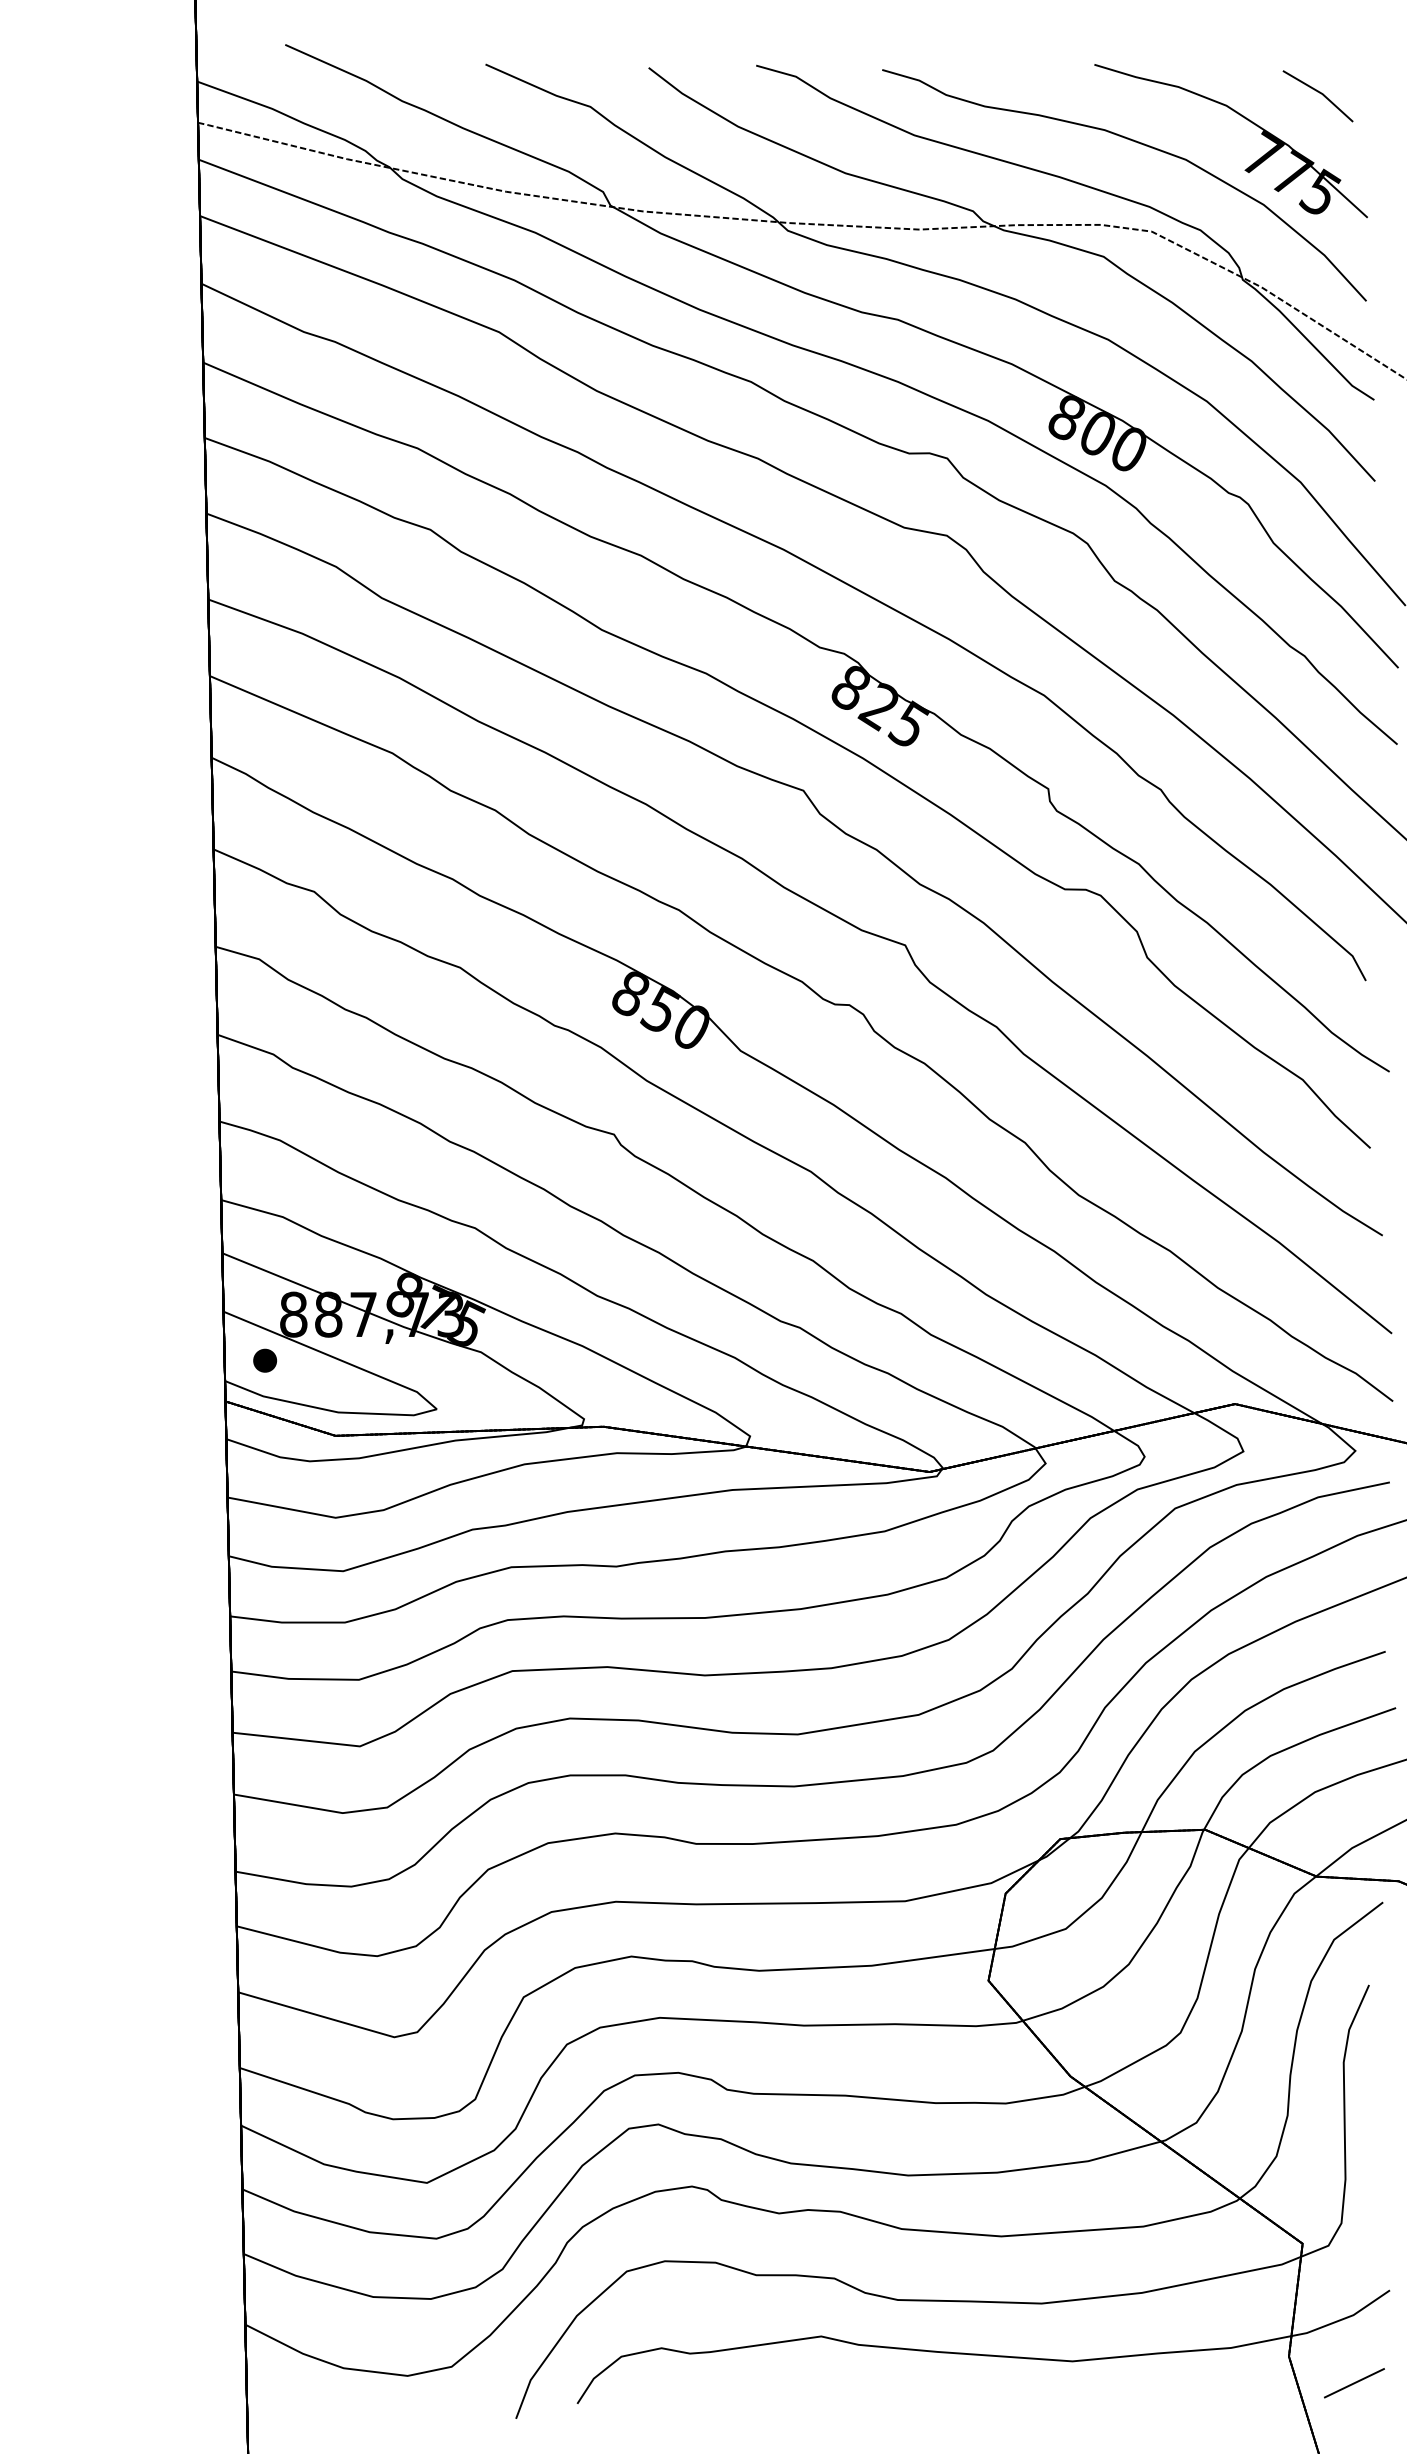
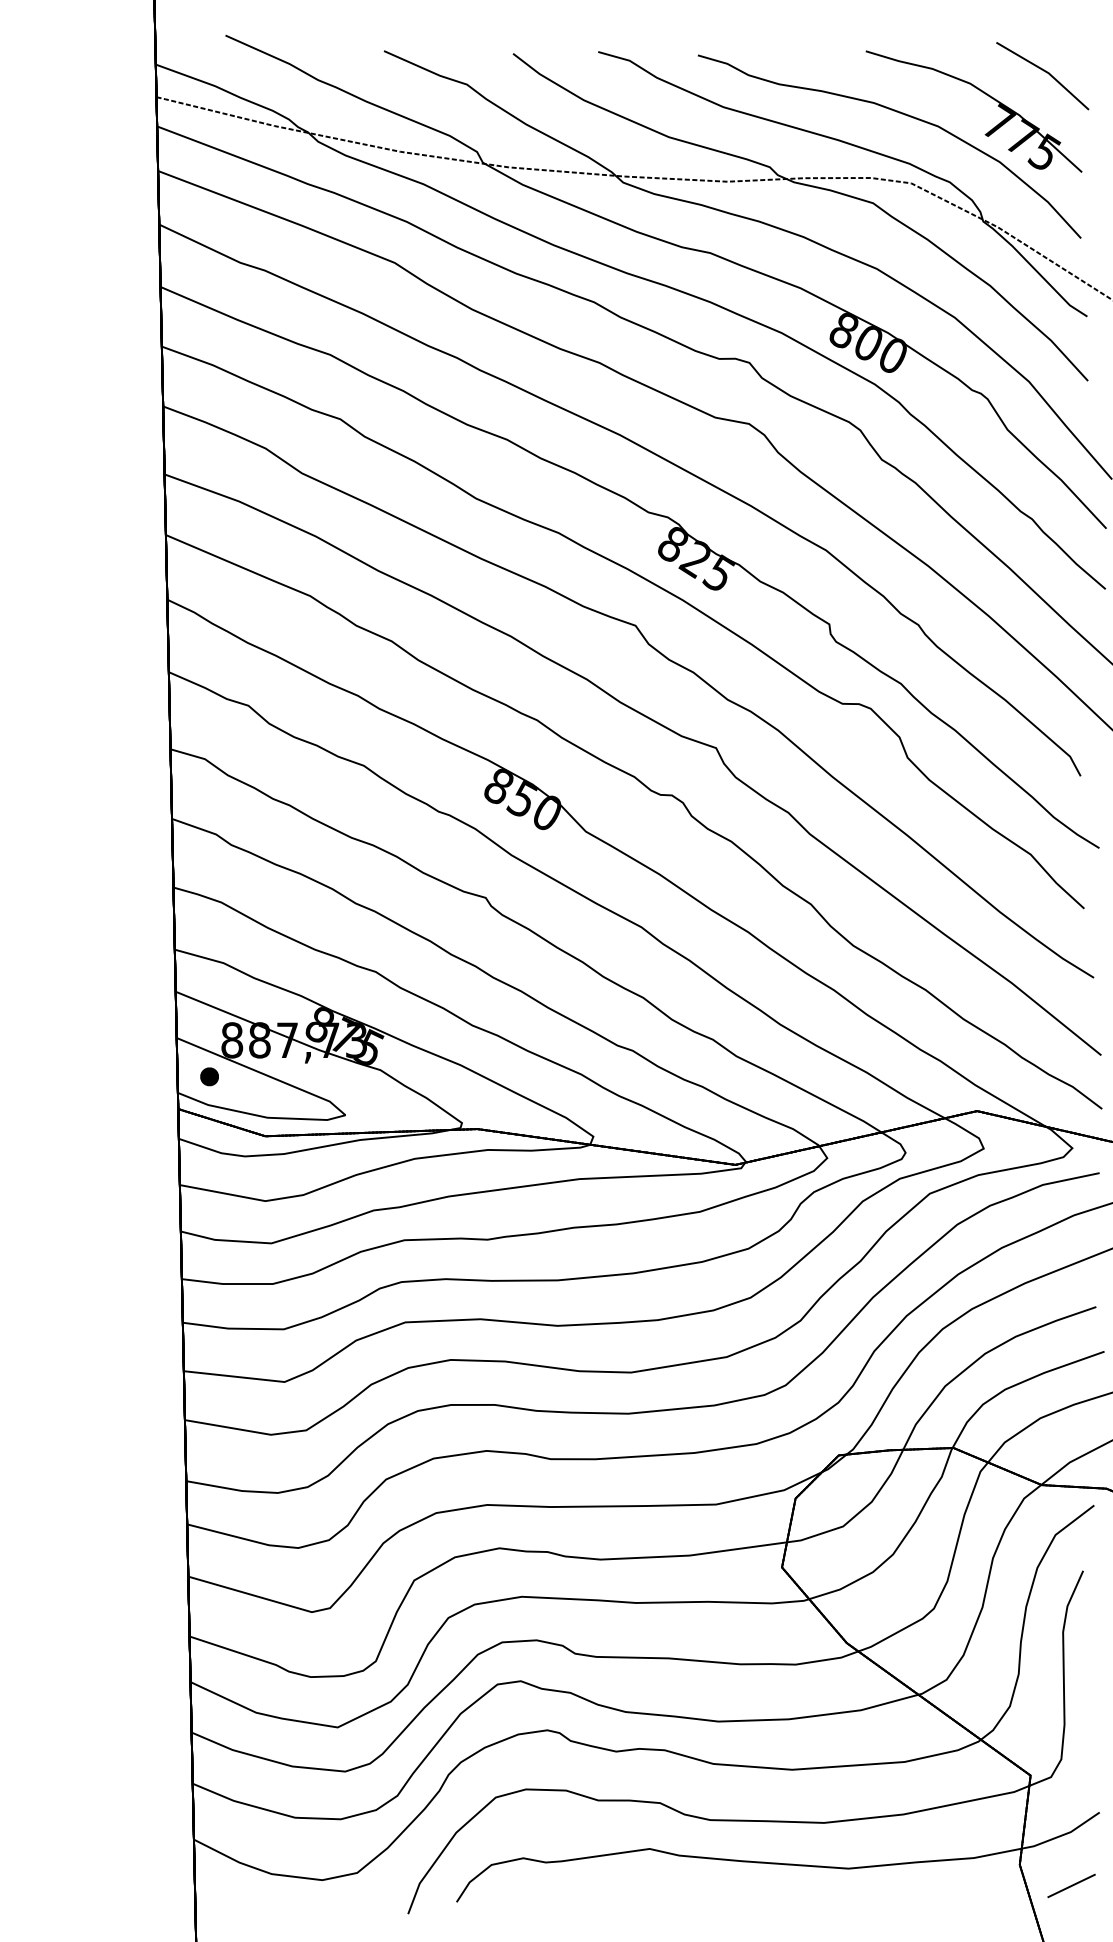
part: (1317, 96) -> (1042, 76), size x1.67

